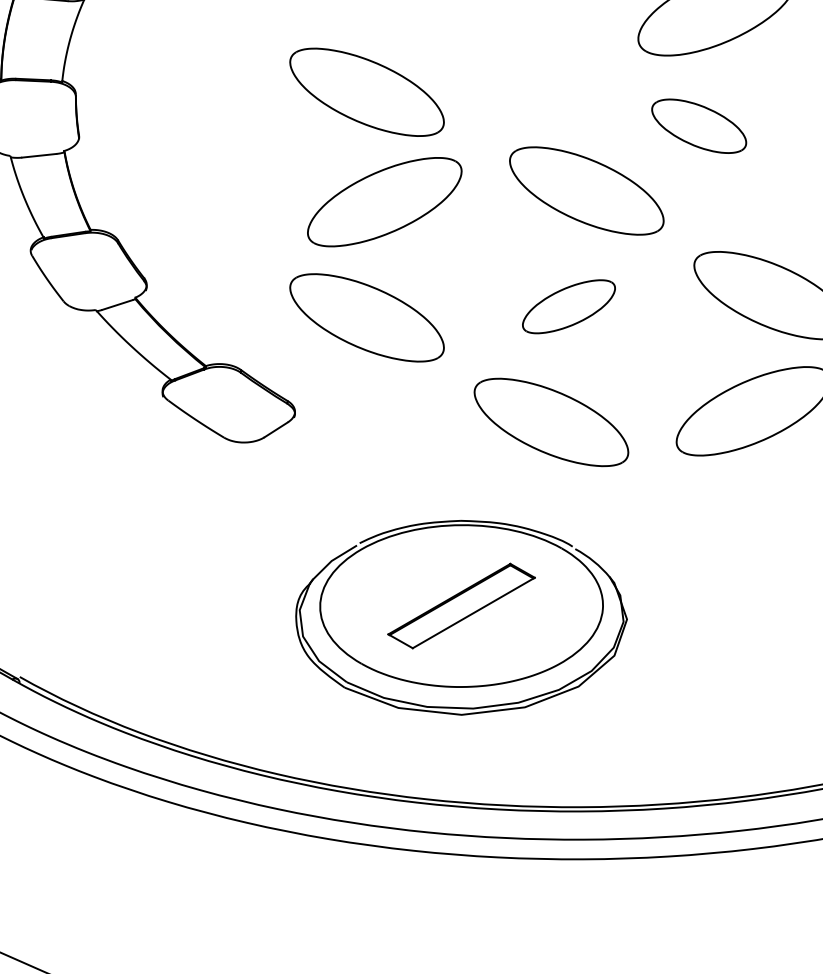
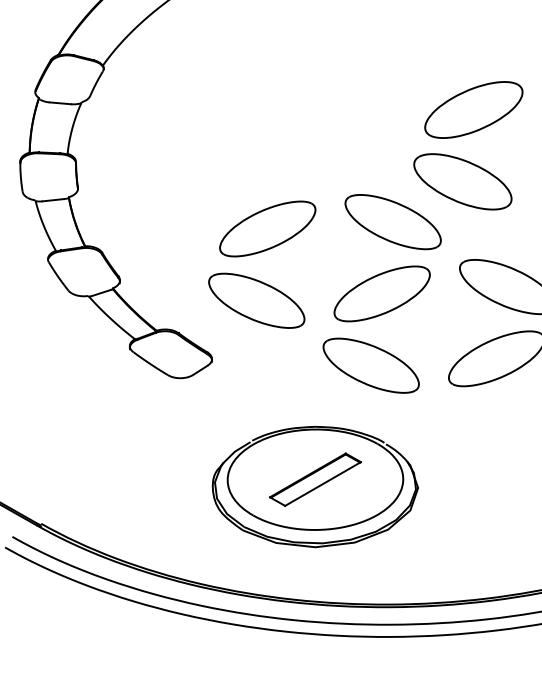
part: (366, 91) -> (256, 160), removed
part: (698, 125) -> (462, 181), size x1.67
part: (567, 306) -> (381, 293), size x1.67

